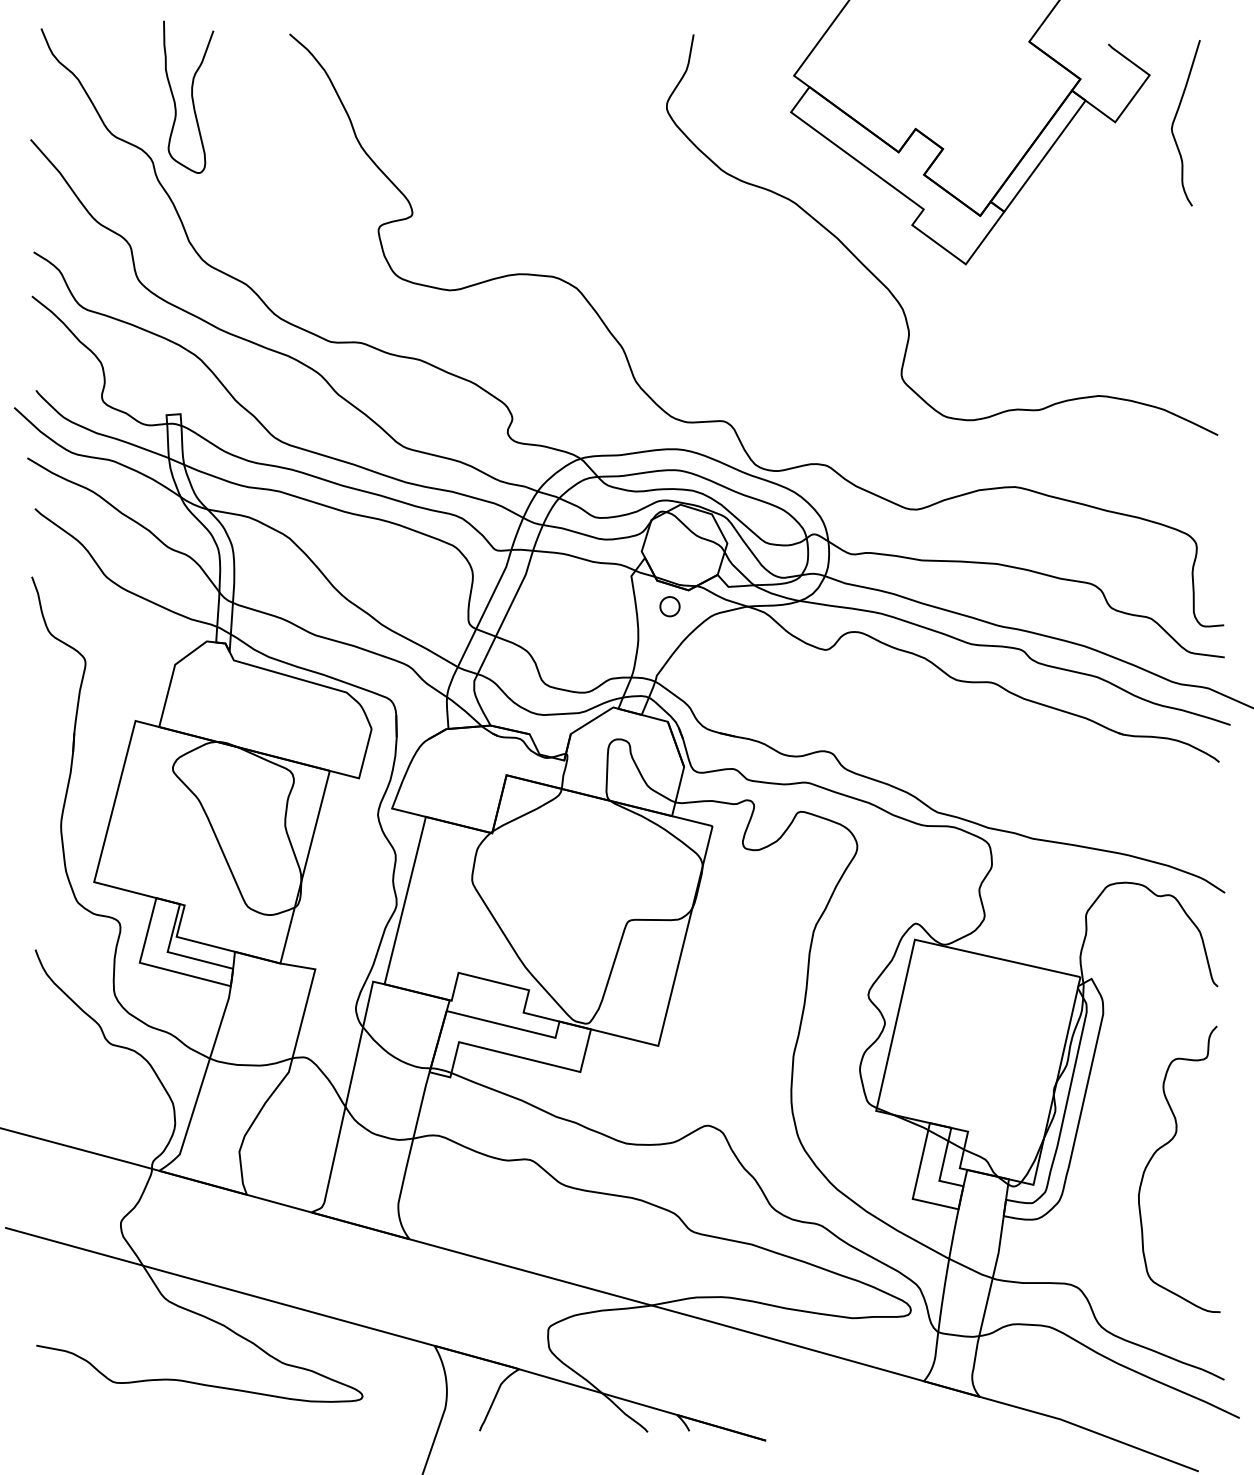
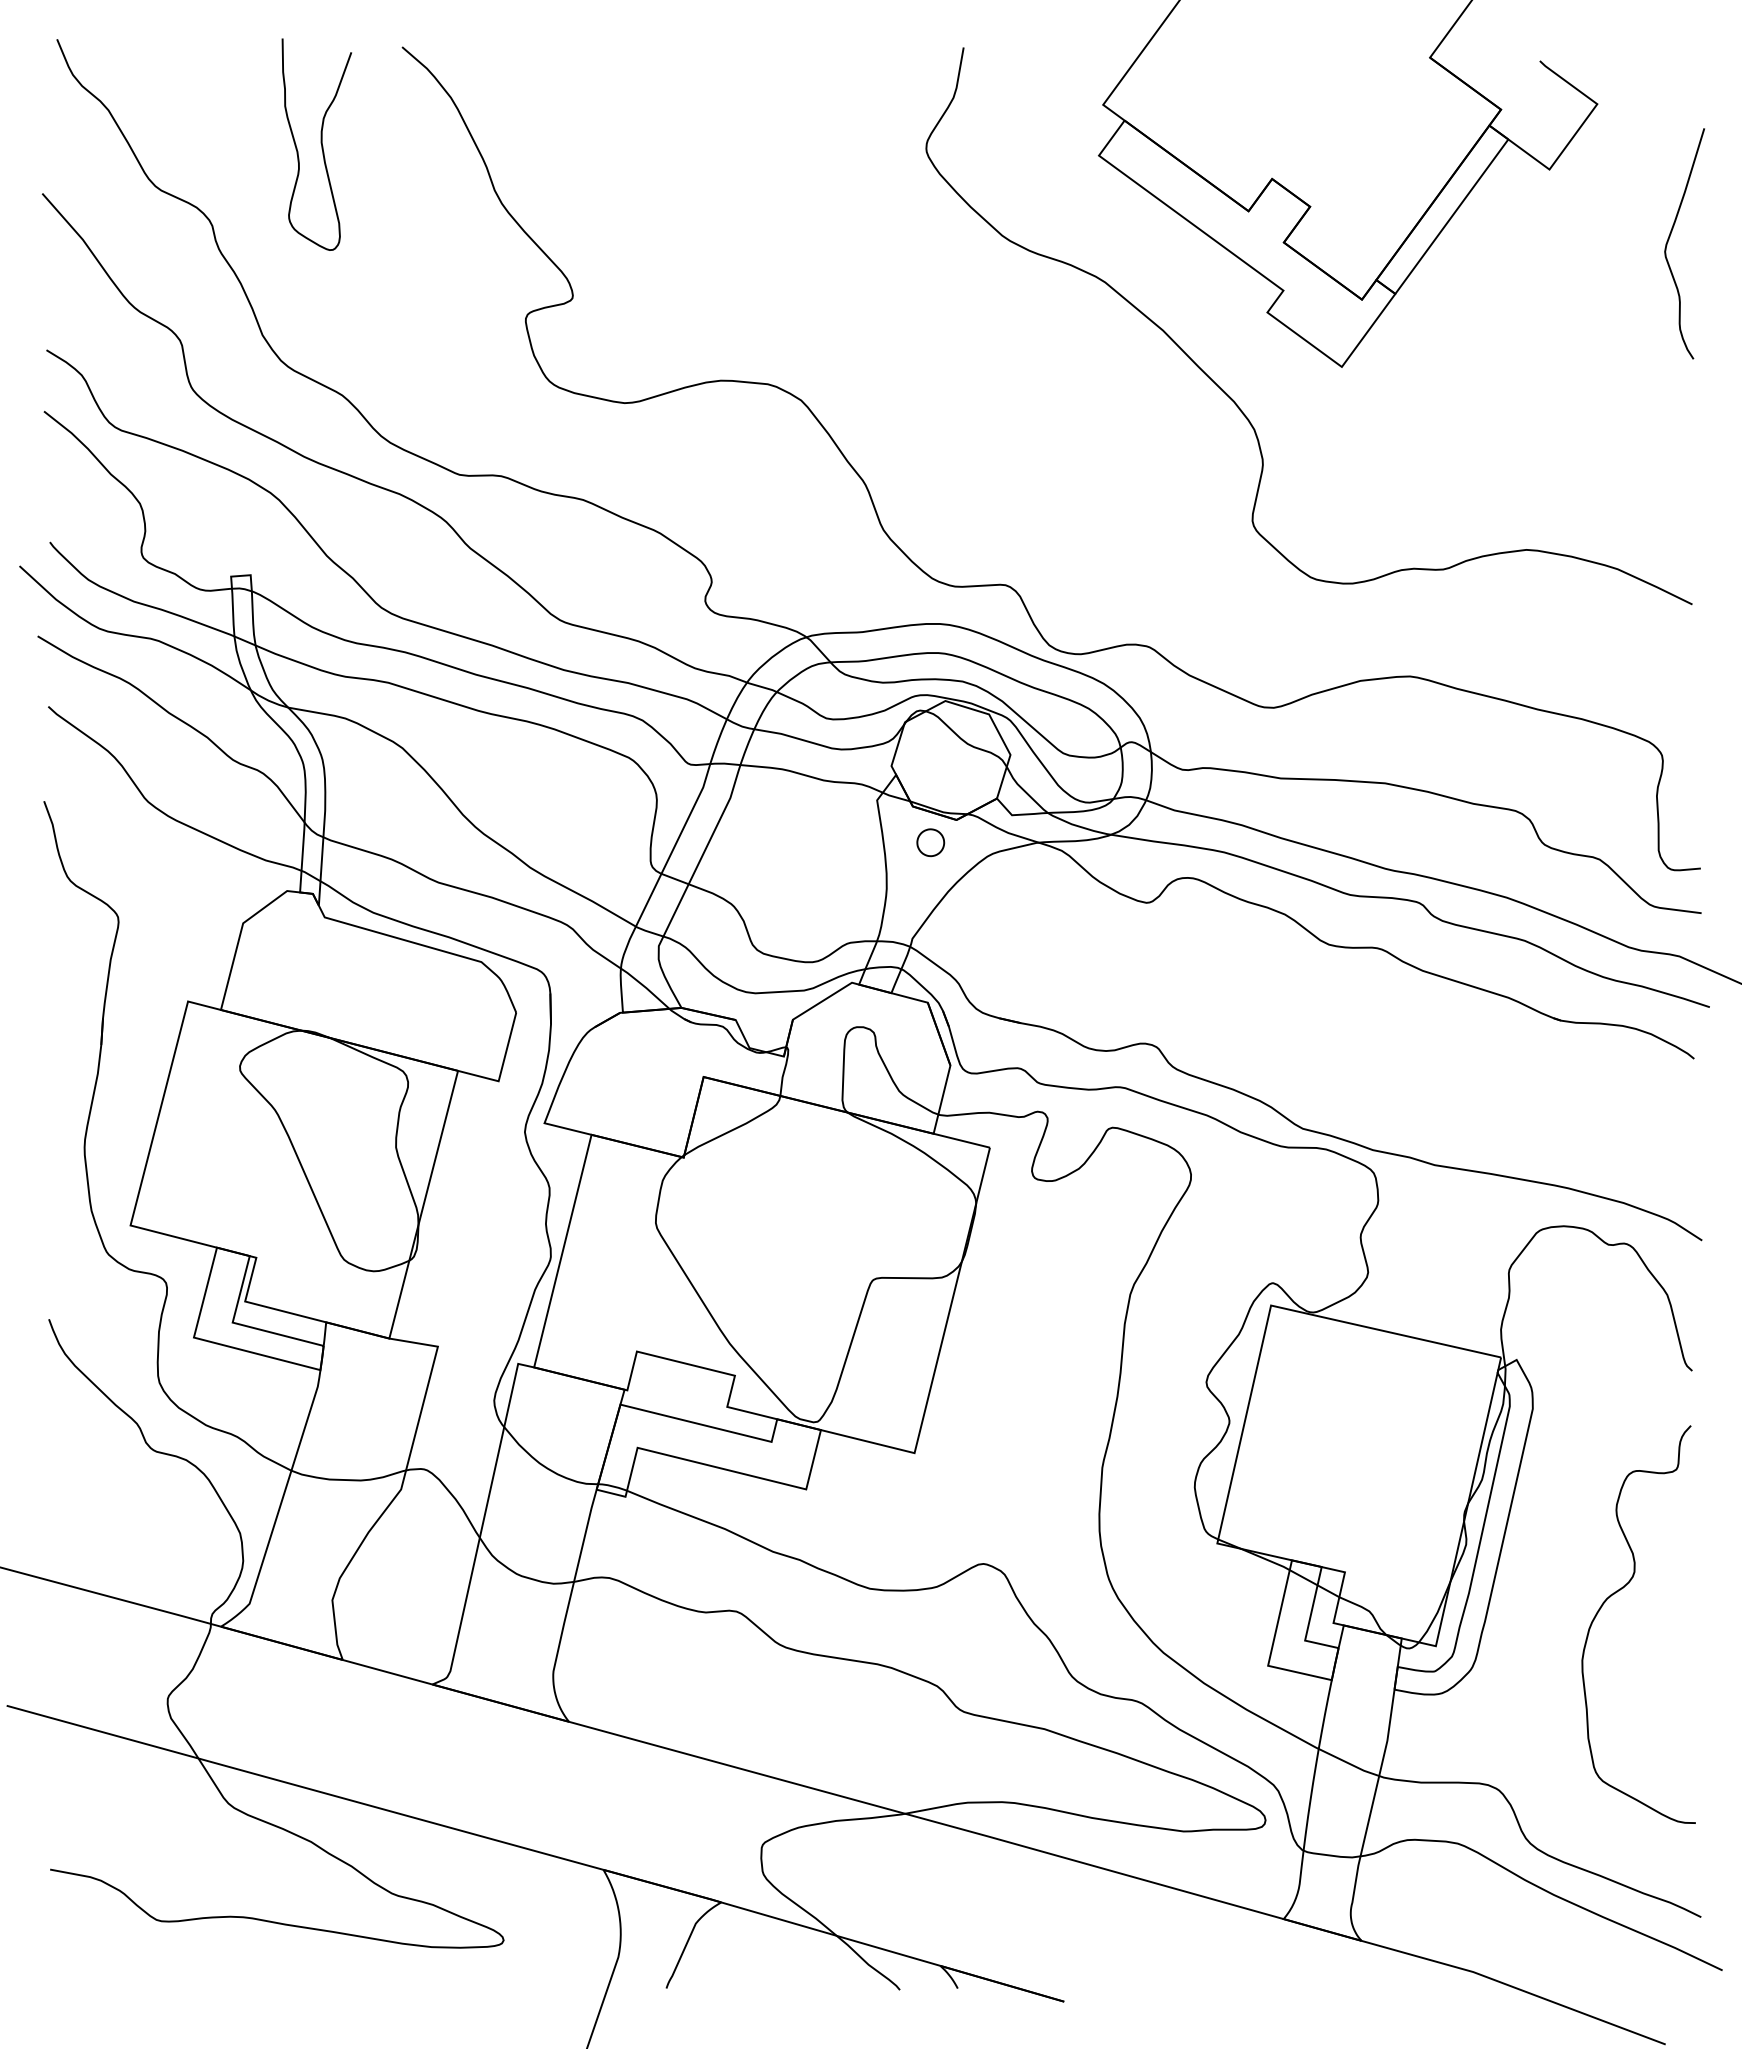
curve: (191, 96) -> (320, 143), moved
curve: (1175, 118) -> (1670, 237), moved

